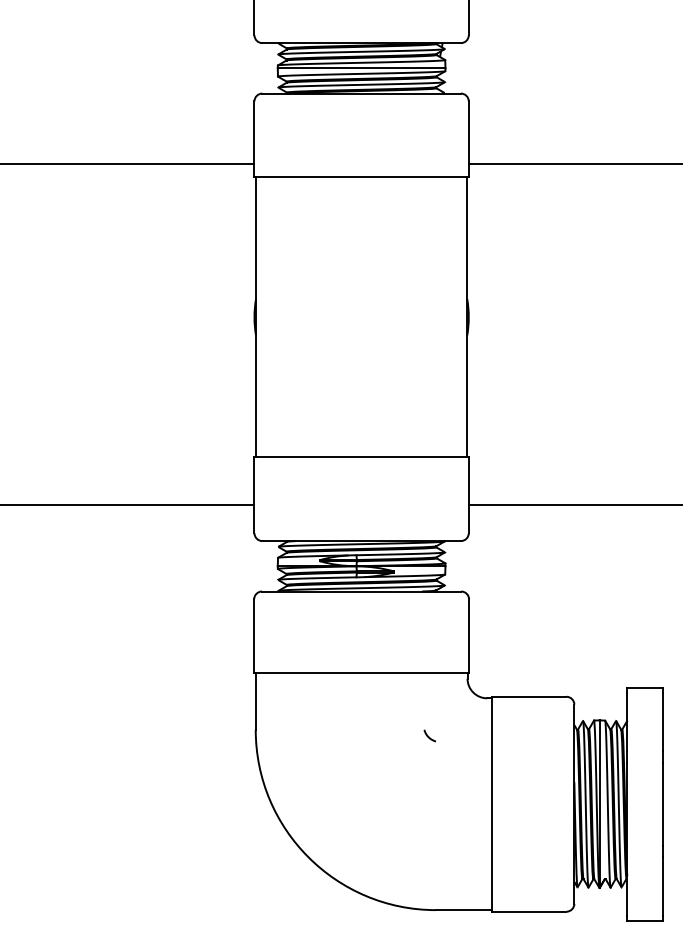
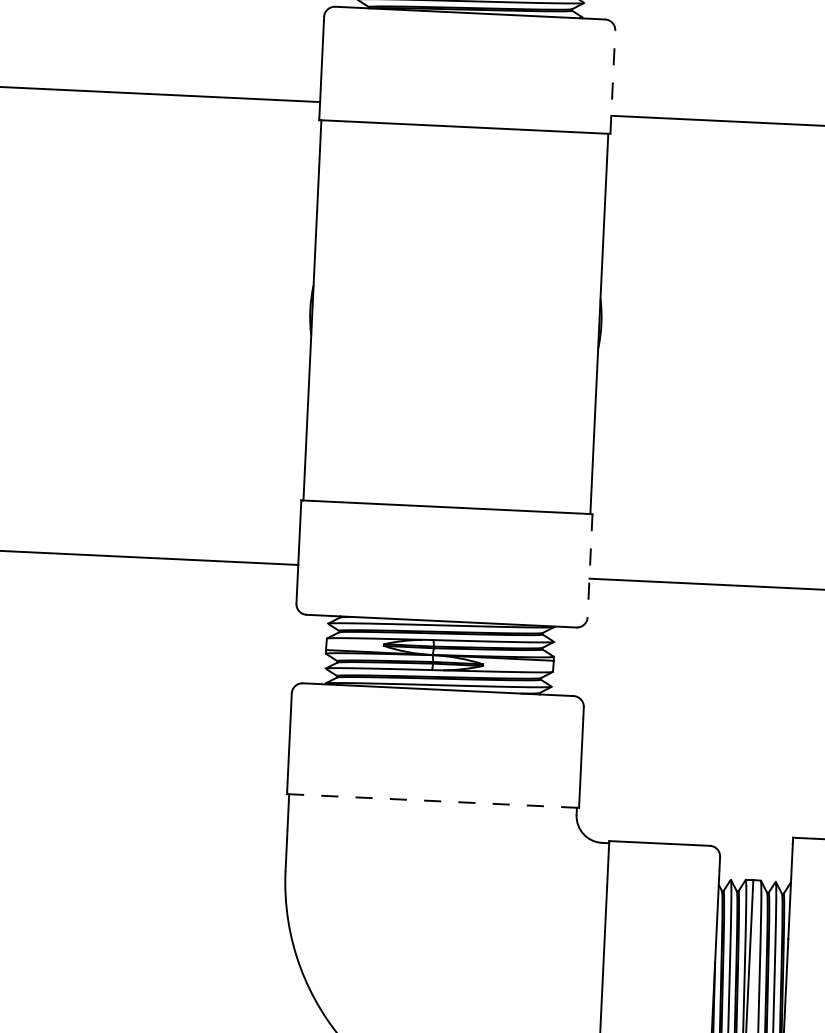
line: (468, 139) -> (612, 82), solid -> dashed
line: (468, 495) -> (589, 566), solid -> dashed
line: (362, 673) -> (434, 801), solid -> dashed
curve: (428, 735) -> (519, 889), removed

